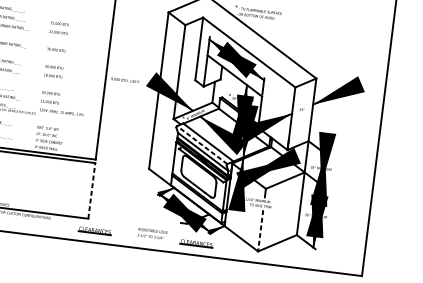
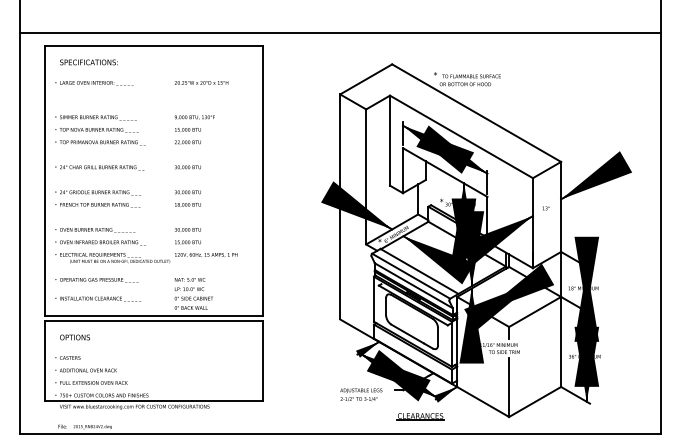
text: (125, 80) -> (194, 117), moved
line: (201, 145) -> (410, 276), dashed -> solid
line: (91, 190) -> (262, 360), dashed -> solid
part: (94, 230) -> (274, 416), removed
line: (260, 230) -> (509, 387), dashed -> solid
text: (152, 233) -> (361, 394), moved

